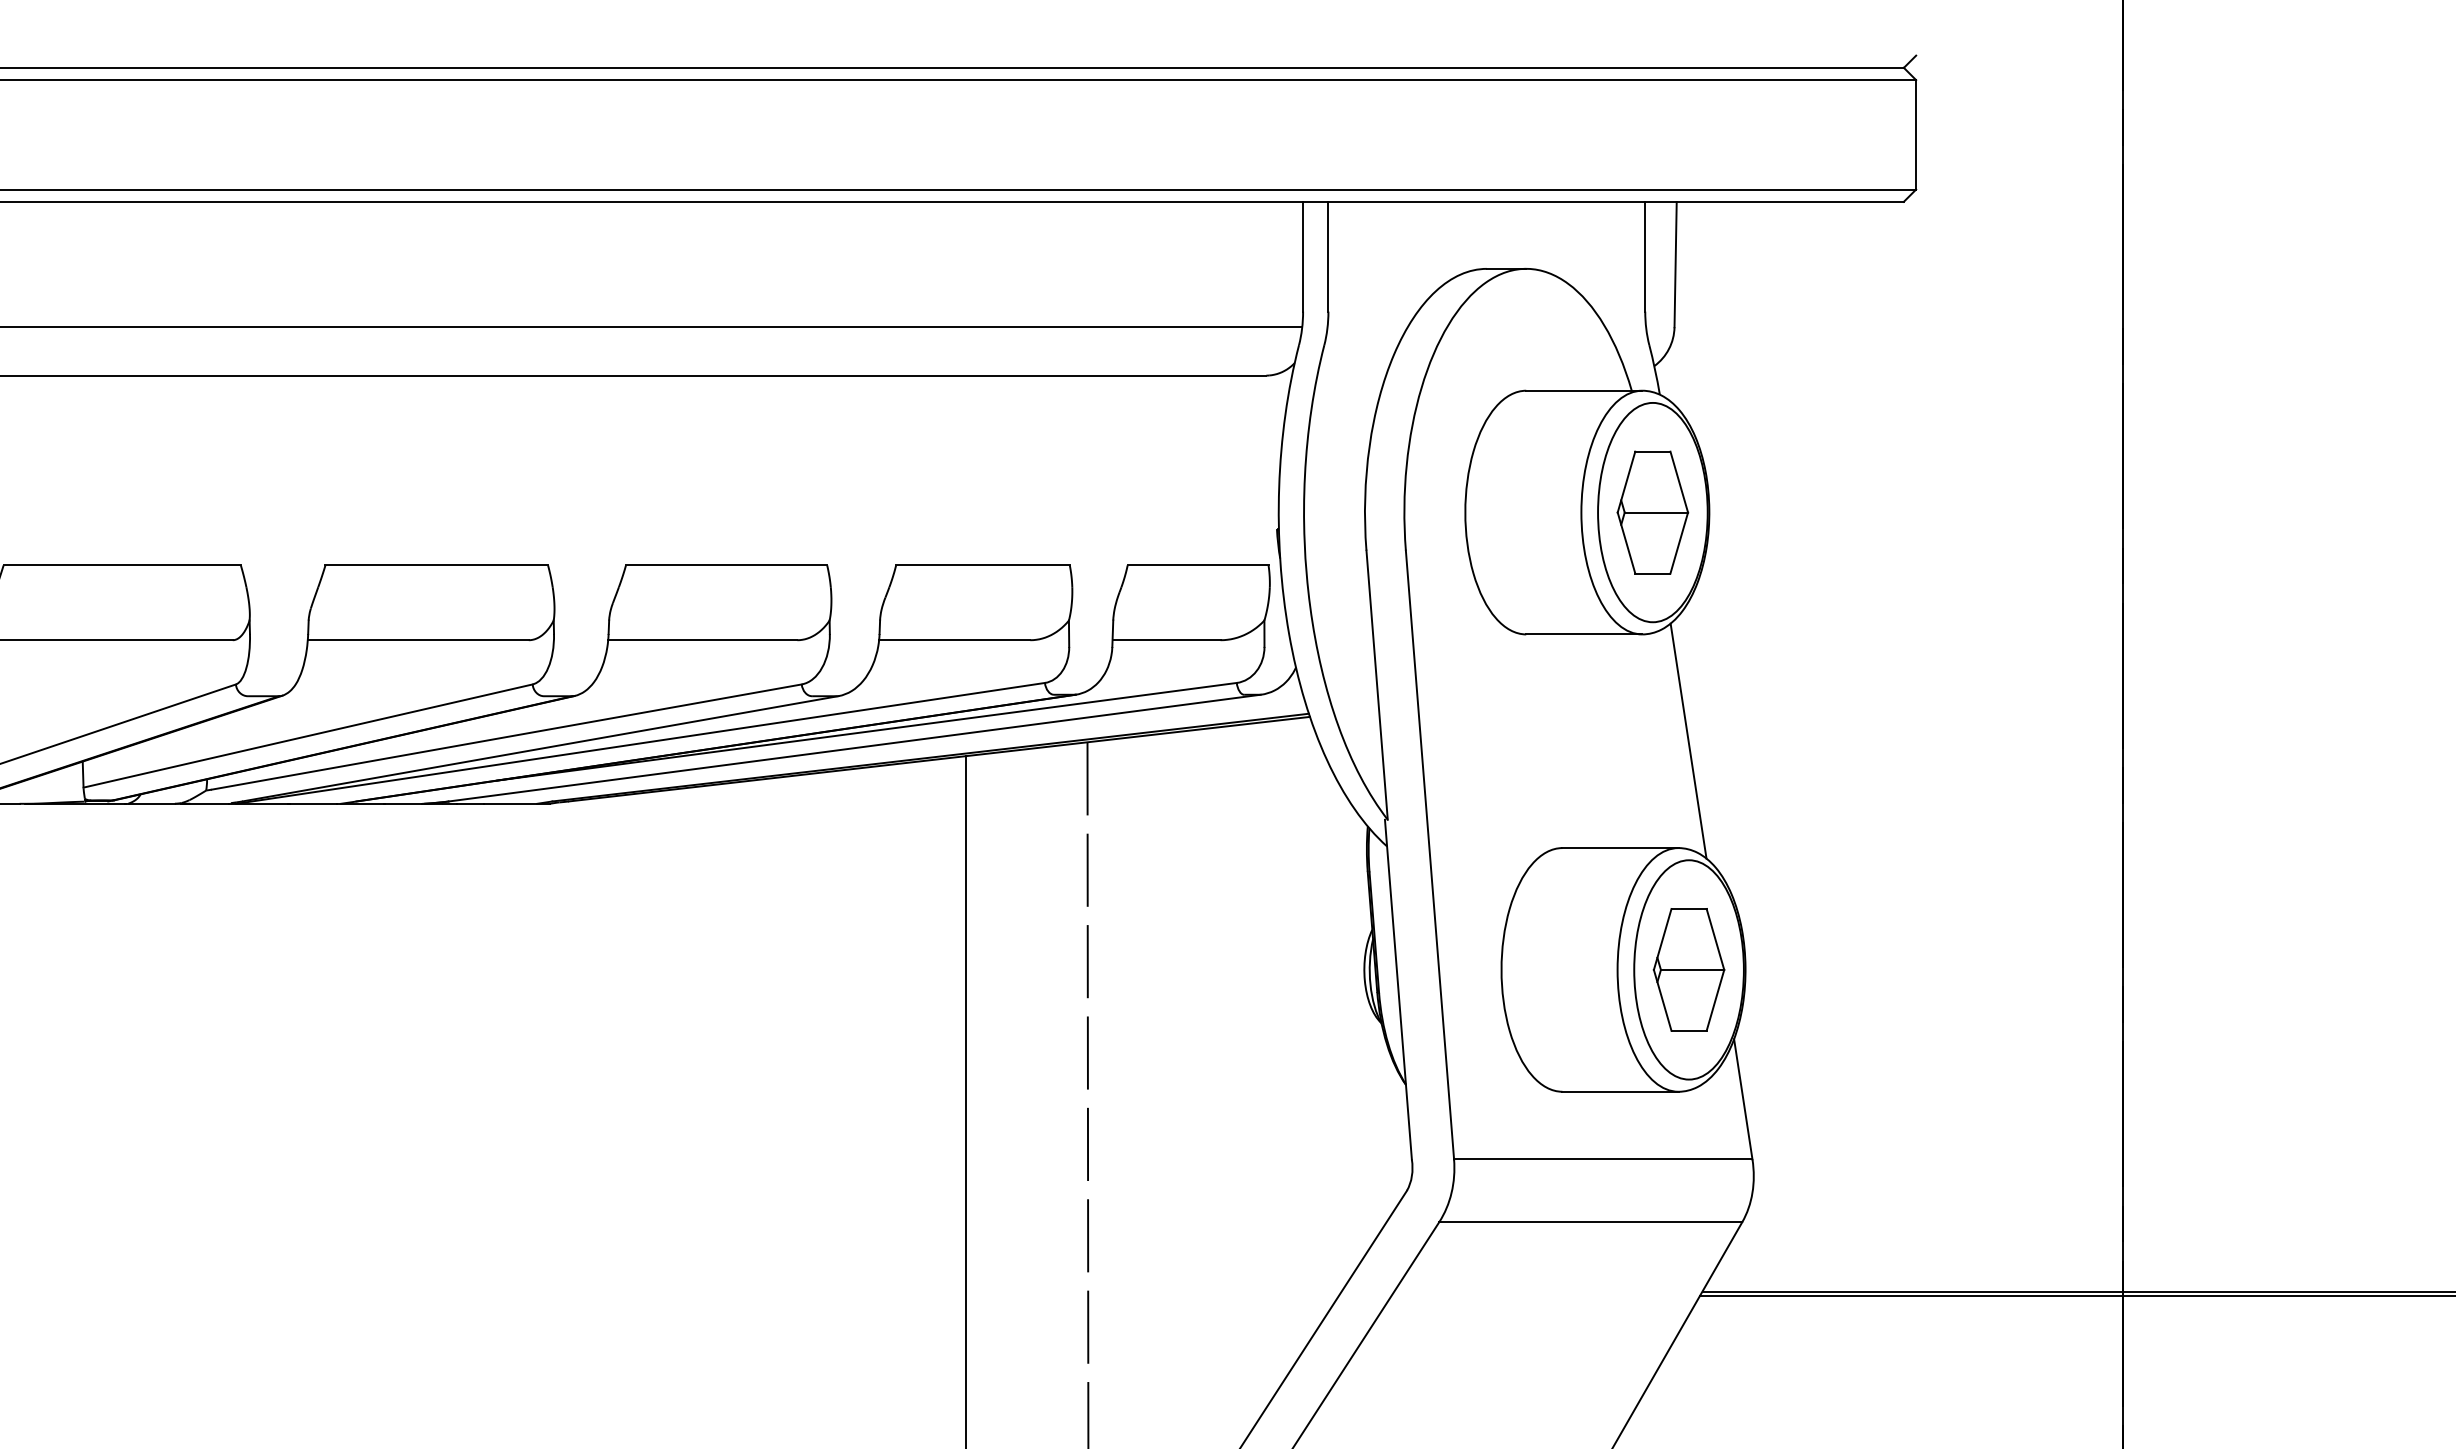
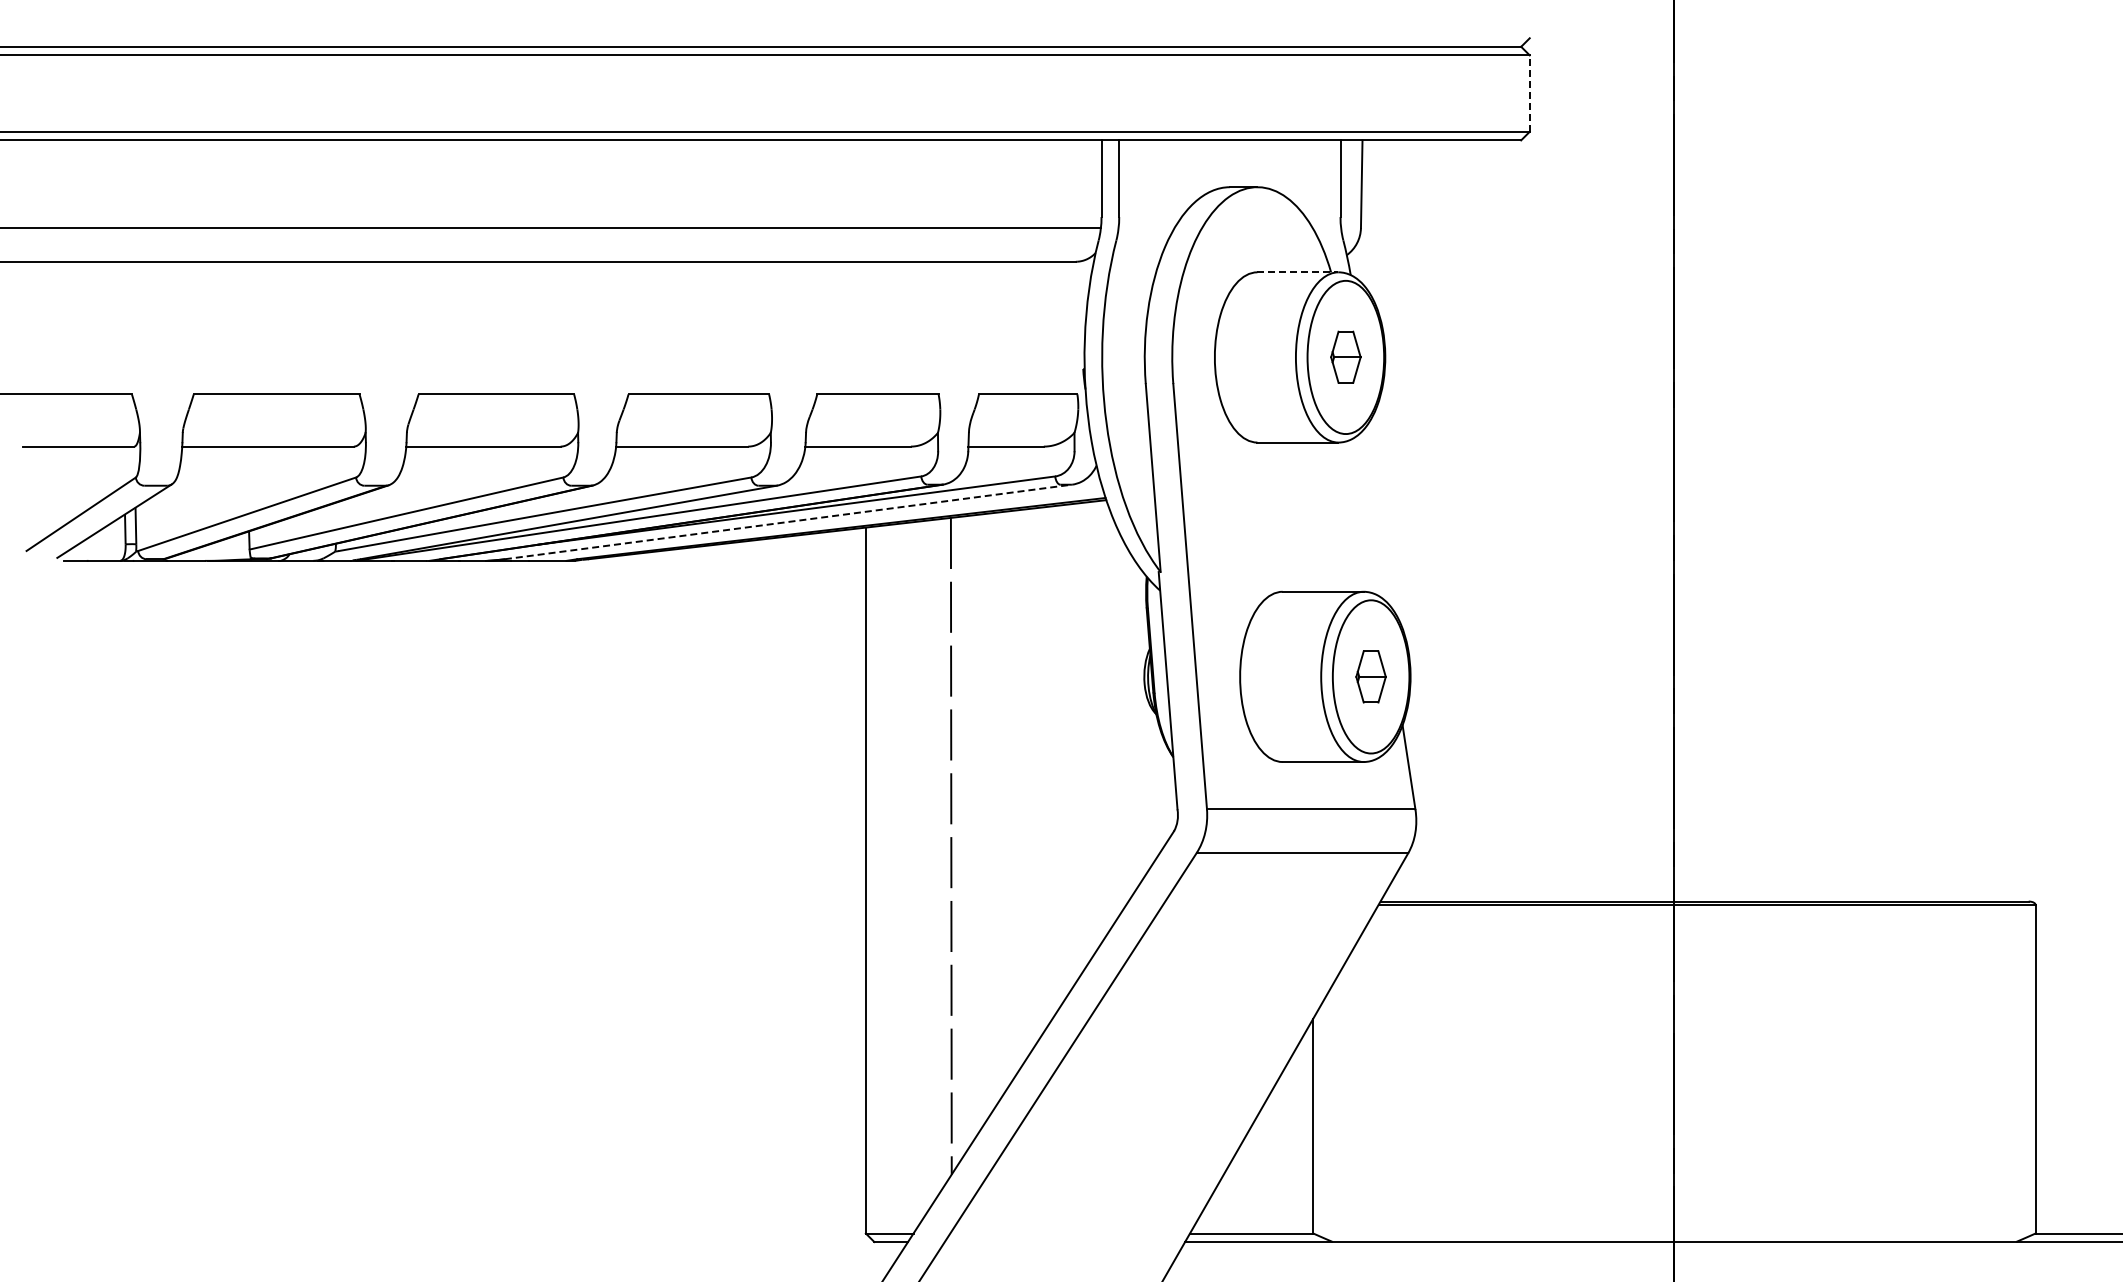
line: (1915, 134) -> (1529, 93), solid -> dashed
line: (1583, 390) -> (1297, 272), solid -> dashed
part: (1652, 511) -> (1345, 356), size x0.6
line: (1688, 741) -> (1370, 517), removed
line: (854, 747) -> (788, 521), solid -> dashed
part: (1688, 969) -> (1370, 676), size x0.6

